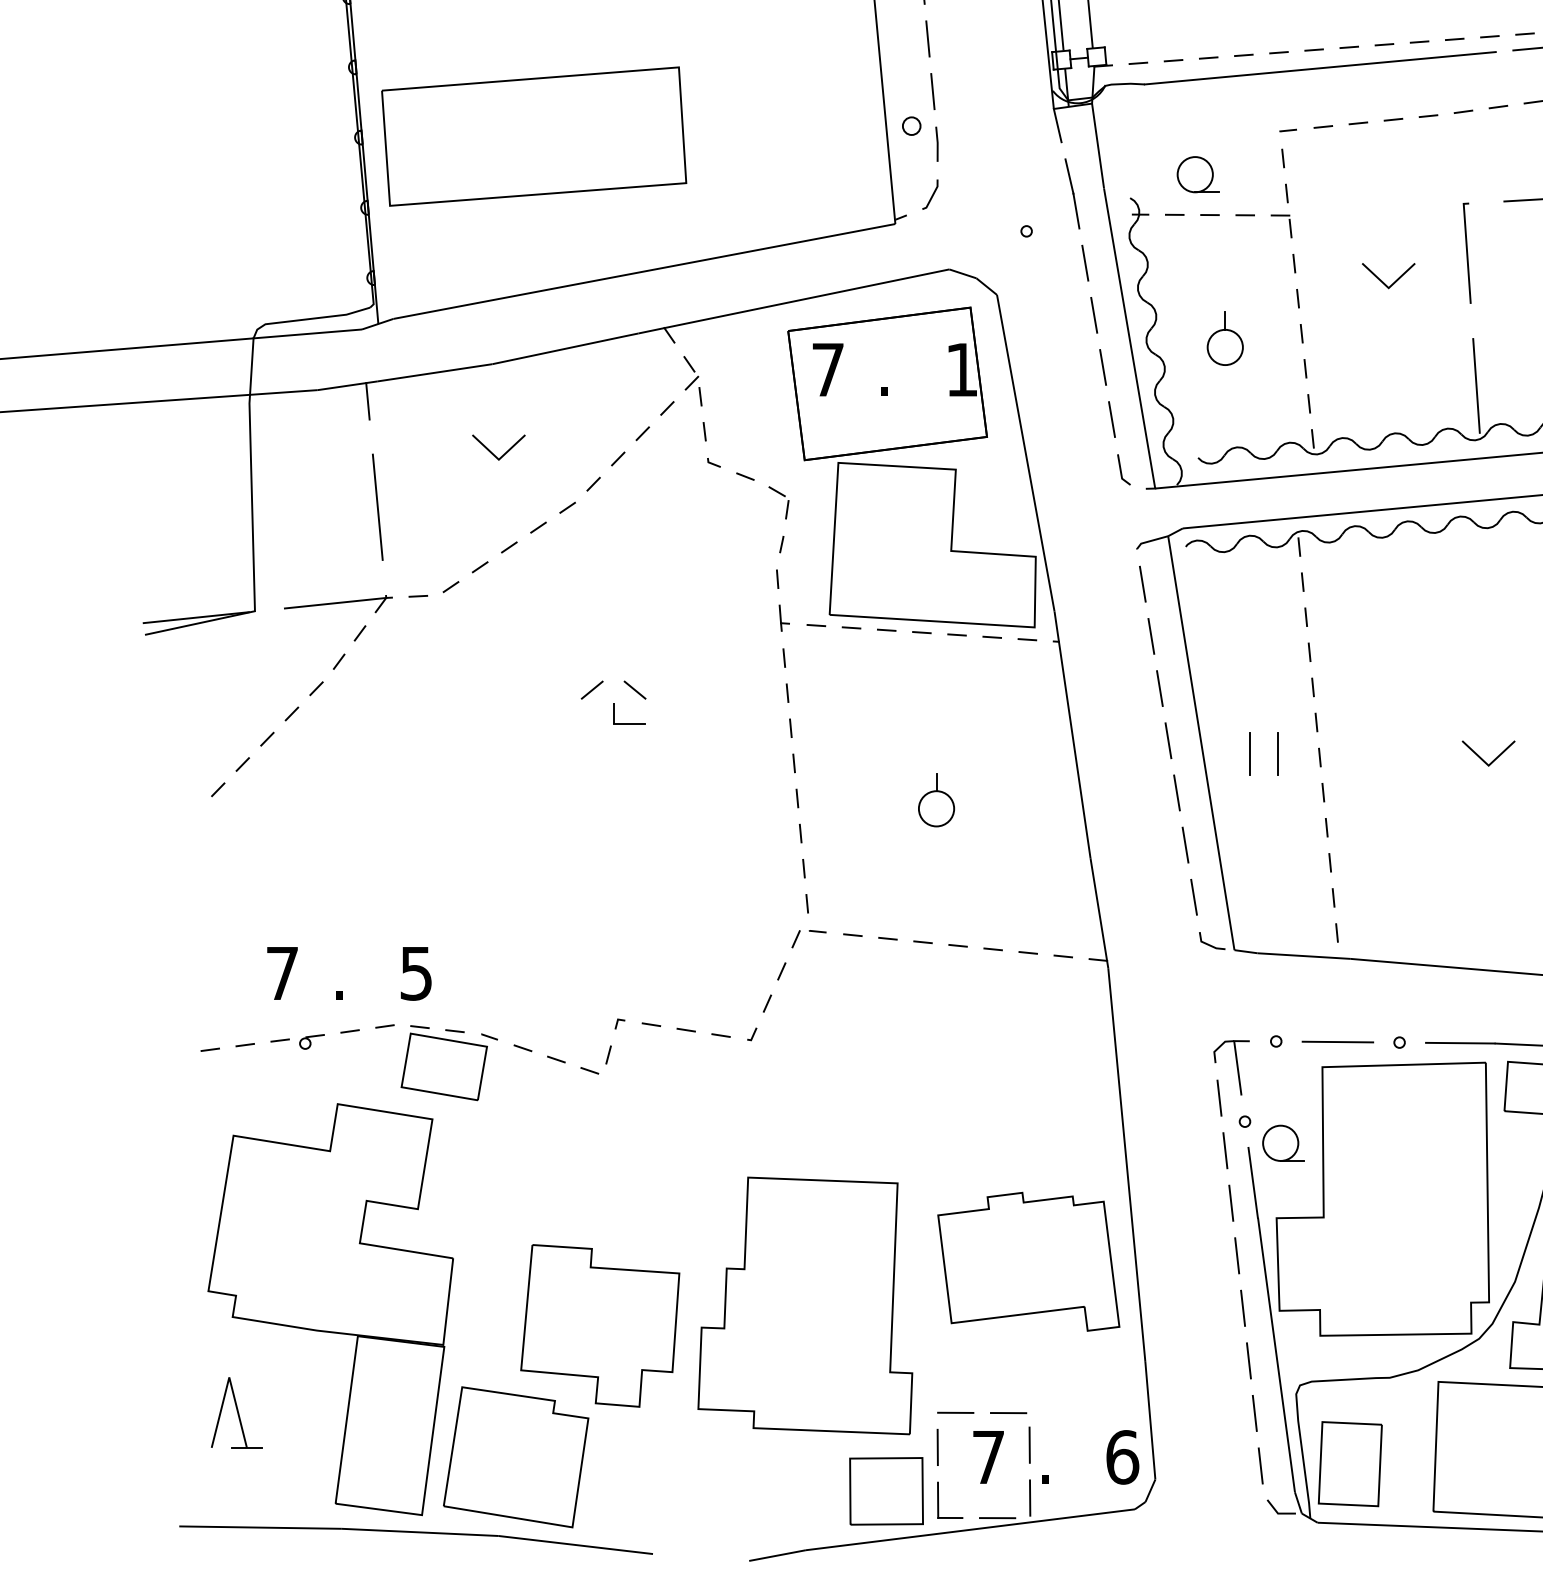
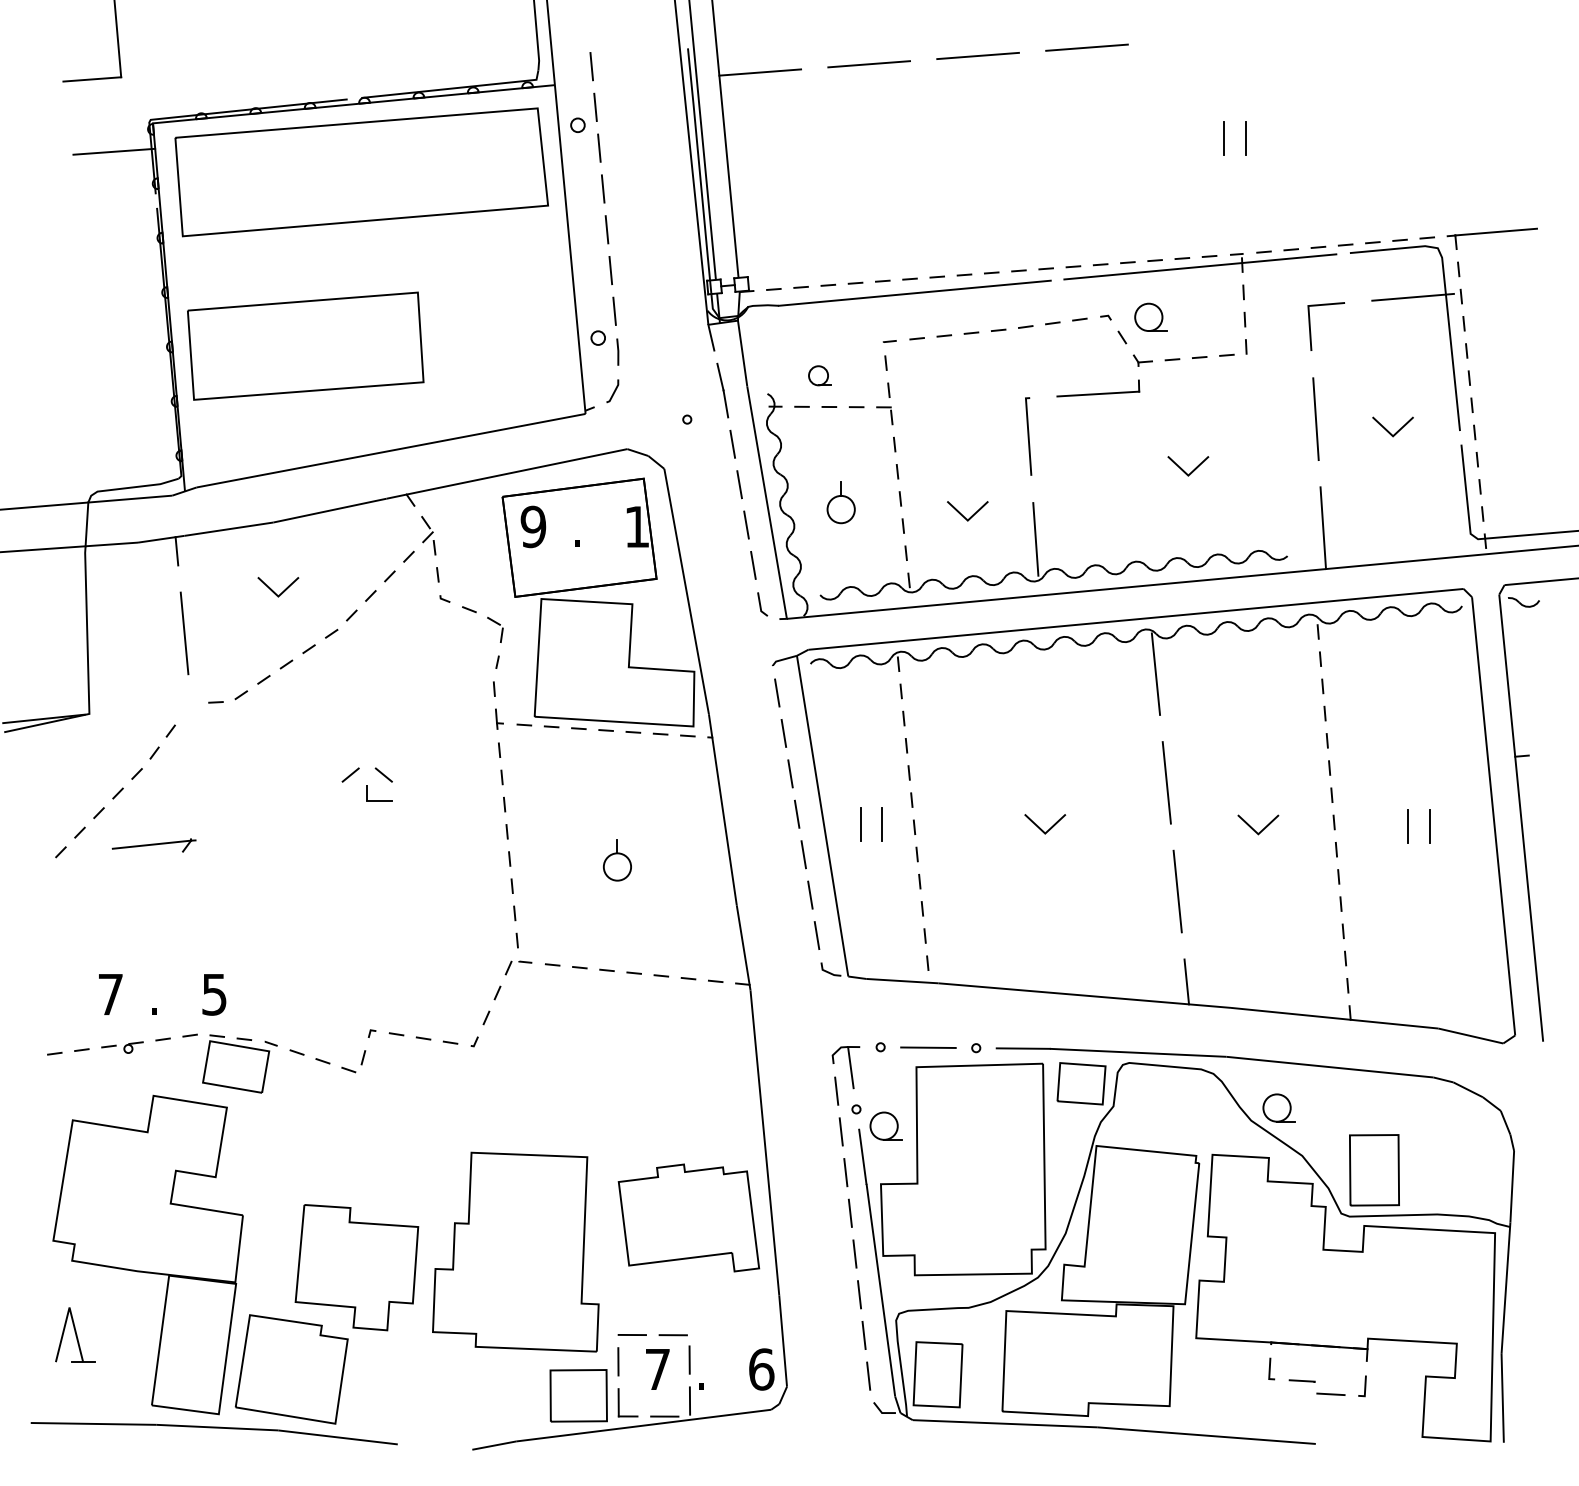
part: (1197, 174) -> (819, 375), size x0.7
line: (1383, 281) -> (963, 515), moved
text: (828, 369) -> (533, 526), 7 -> 9
part: (337, 604) -> (153, 845), moved

